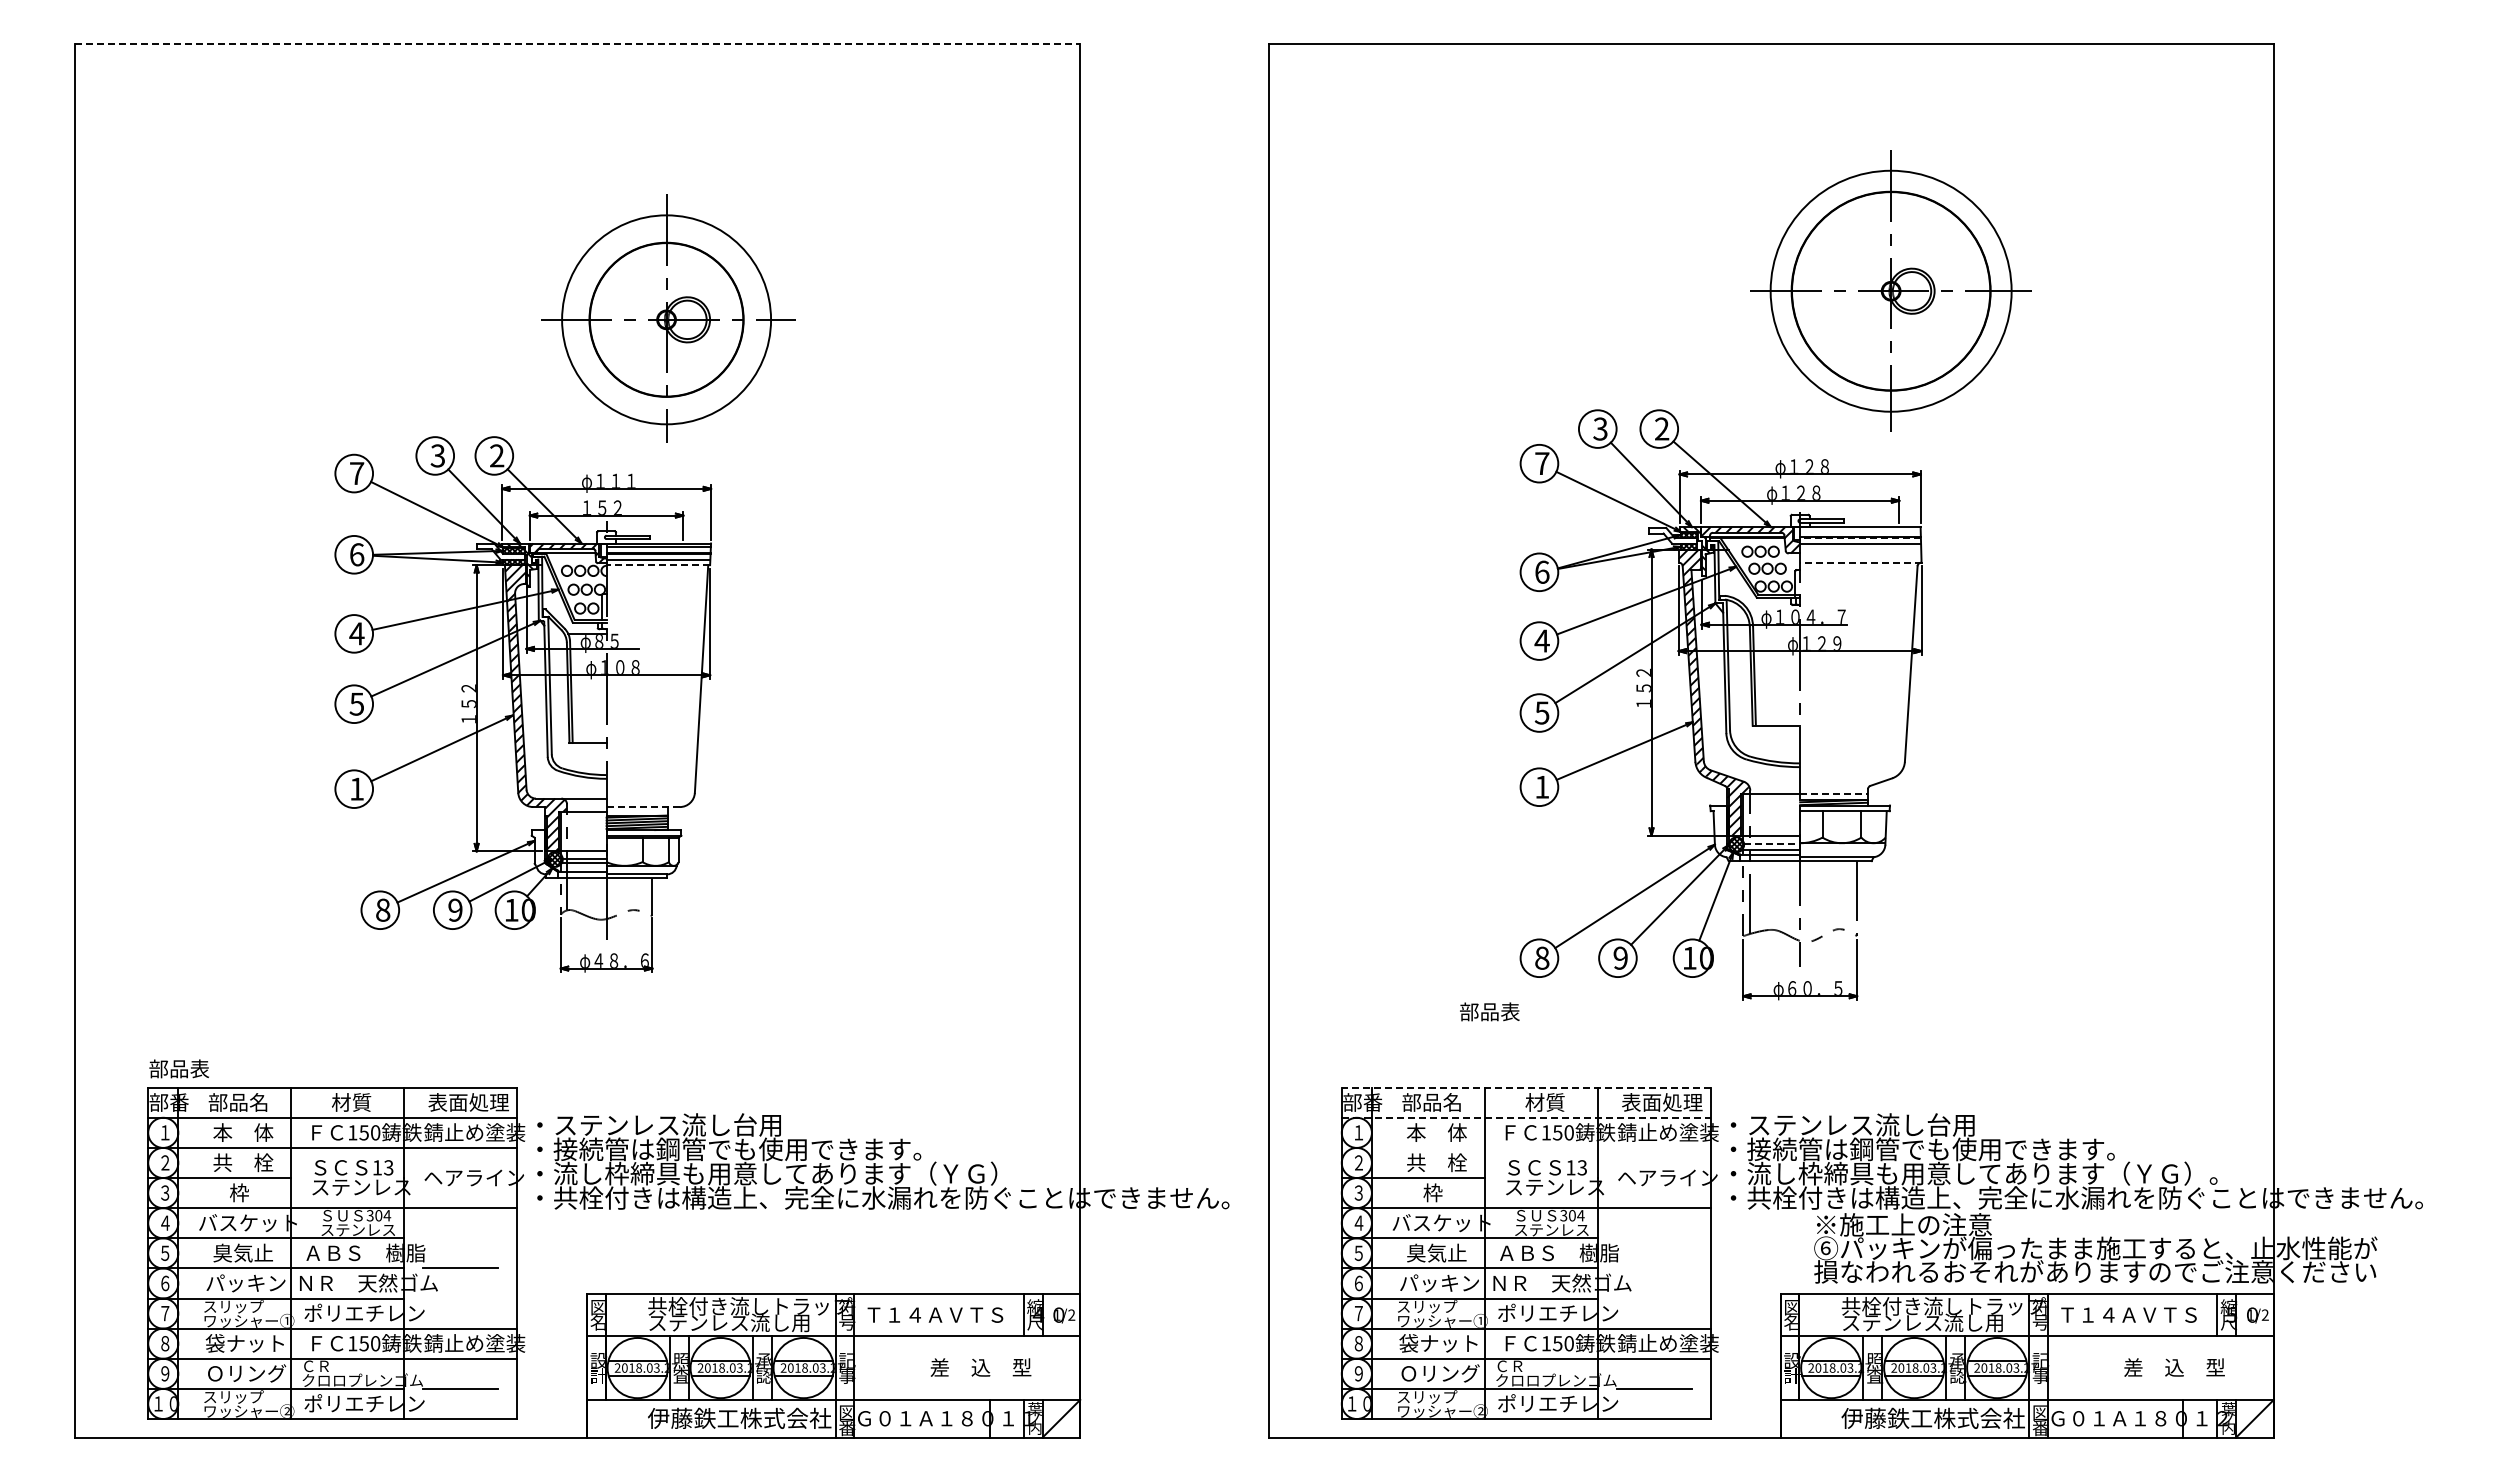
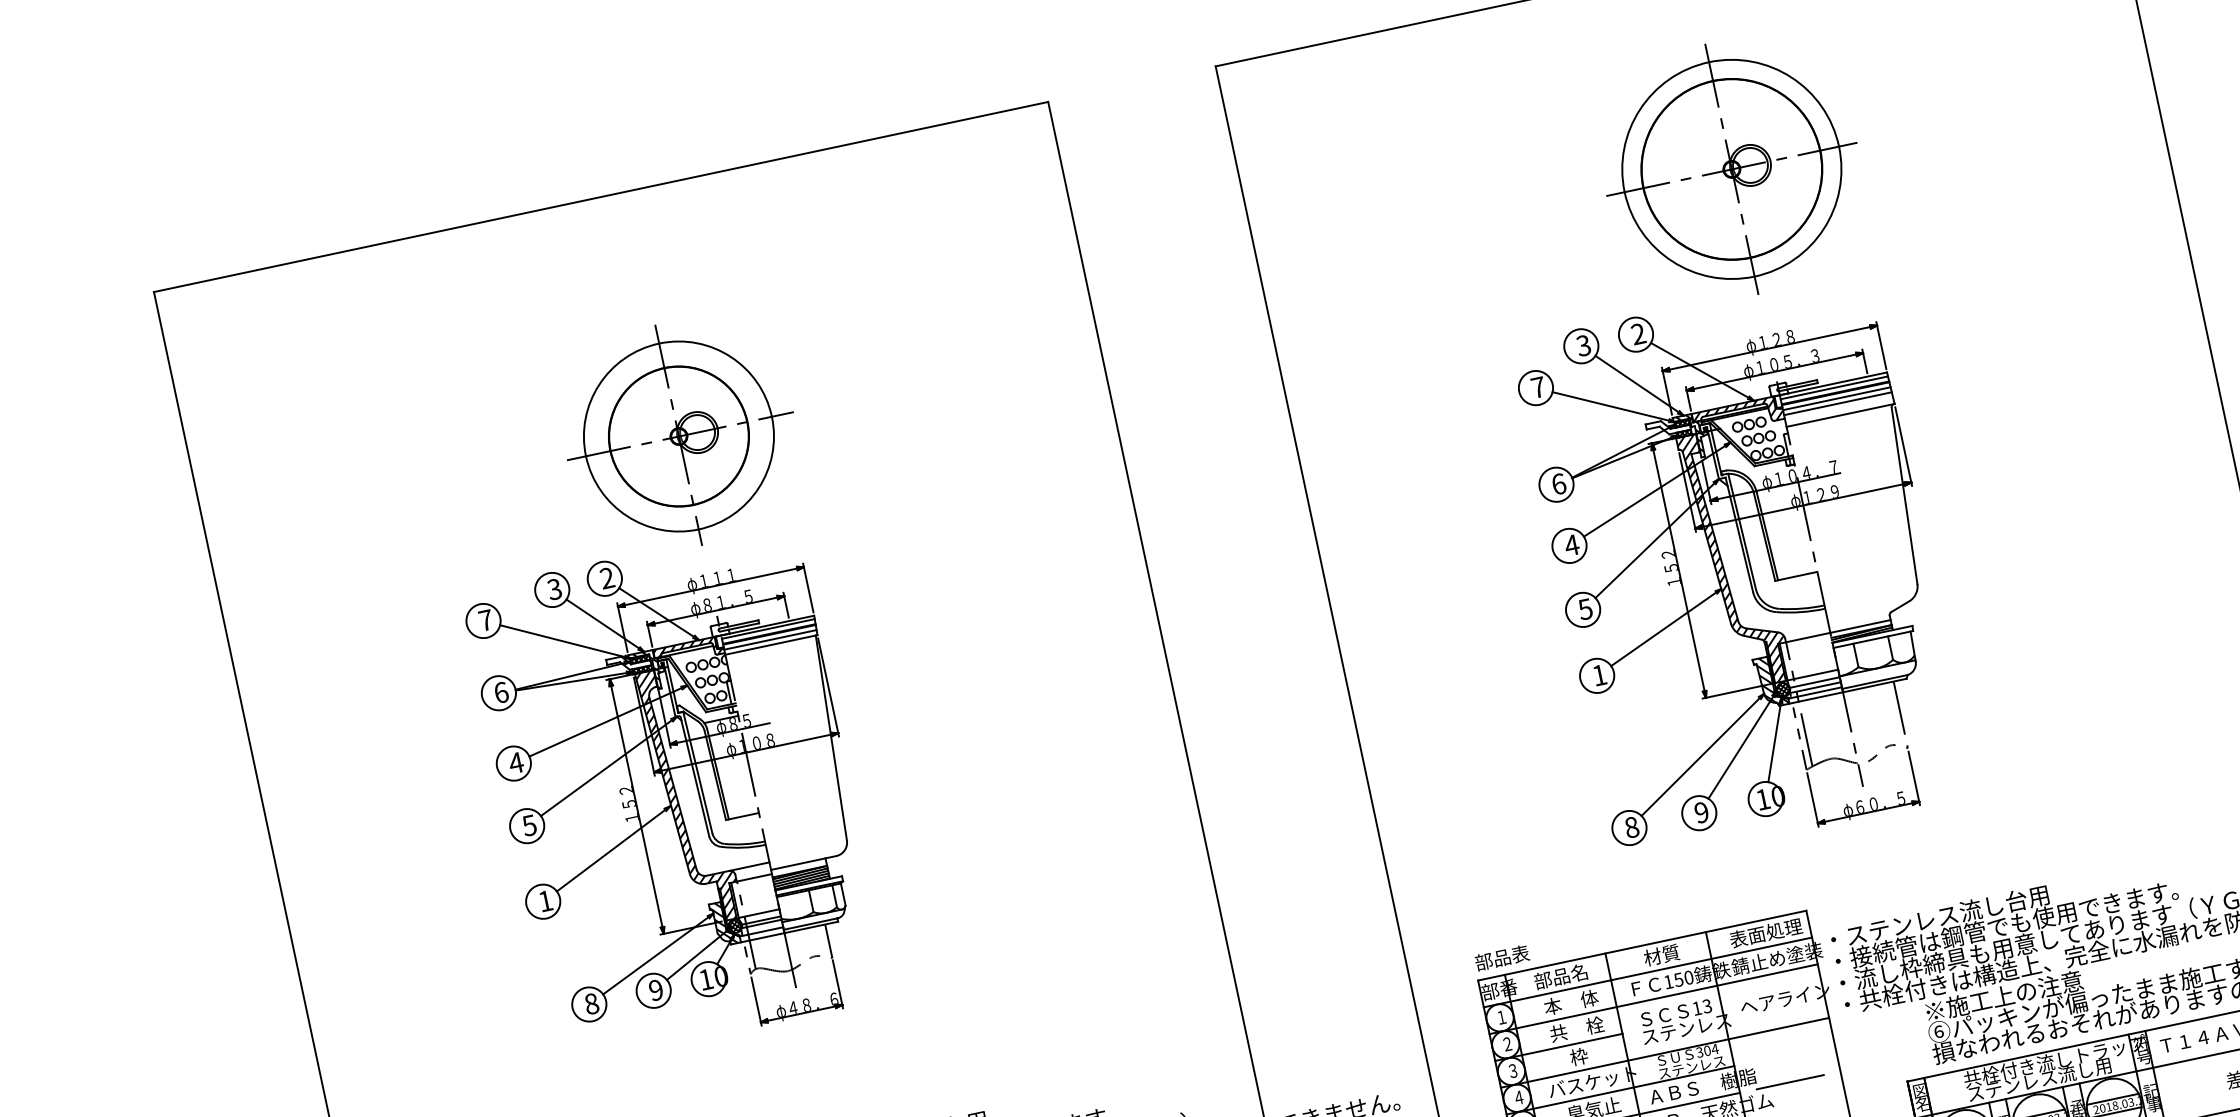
line: (577, 44) -> (601, 197), dashed -> solid
part: (1890, 290) -> (1731, 168), moved
part: (668, 318) -> (680, 434), moved
text: (1824, 492) -> (1794, 359), φ１２８ -> φ１０５．３
text: (614, 509) -> (721, 603), １５２ -> φ８１．５
line: (1860, 531) -> (1834, 387), added
line: (1860, 538) -> (1835, 393), dashed -> solid
line: (1860, 549) -> (1837, 403), added
line: (1860, 562) -> (1840, 415), dashed -> solid
line: (658, 565) -> (771, 645), dashed -> solid
line: (1834, 794) -> (1860, 626), dashed -> solid
line: (643, 807) -> (804, 863), dashed -> solid
hatch: (1724, 833) -> (1770, 682), added
line: (1772, 844) -> (1815, 682), dashed -> solid
hatch: (542, 854) -> (723, 924), added
text: (1489, 1011) -> (1501, 957), moved
line: (1525, 1087) -> (1641, 945), dashed -> solid
line: (1526, 1117) -> (1648, 972), dashed -> solid
line: (1525, 1147) -> (1652, 999), added
line: (1653, 1268) -> (1789, 1082), added

